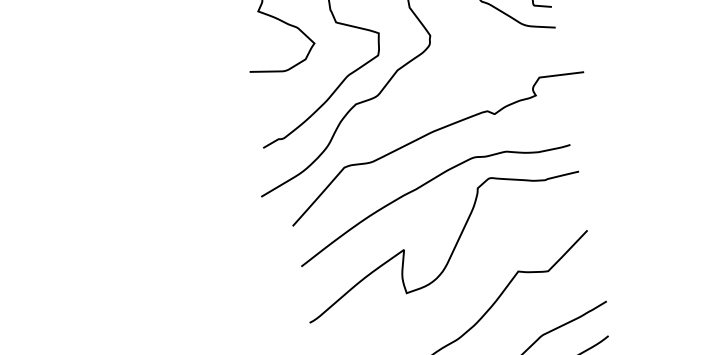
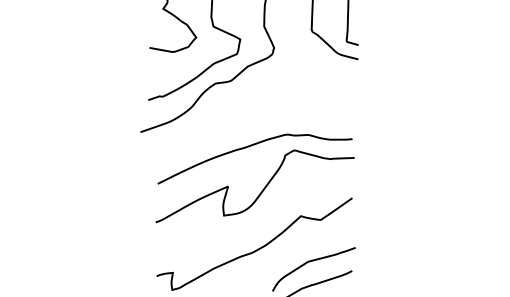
curve: (432, 134) -> (262, 113), removed

